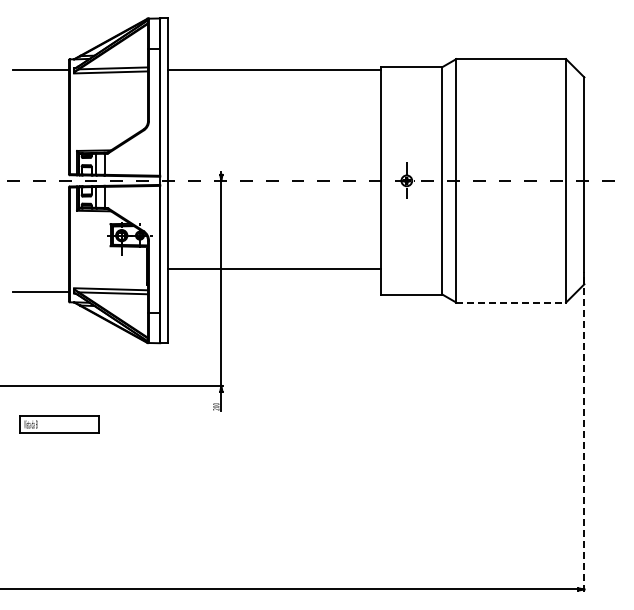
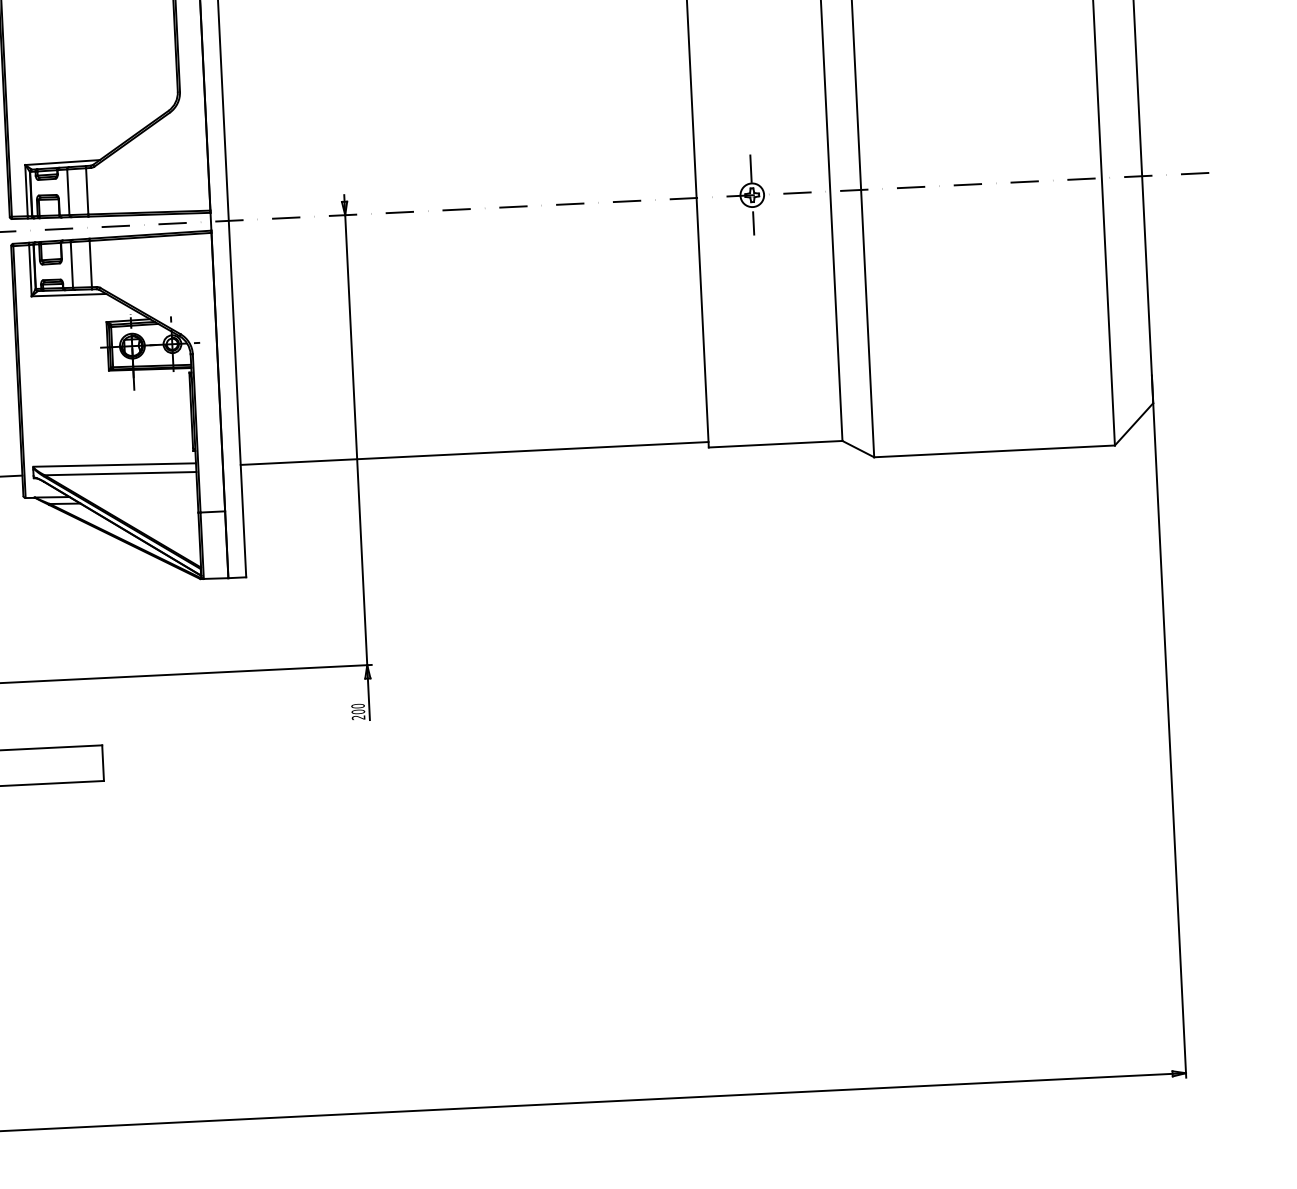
line: (274, 269) -> (473, 454), moved
line: (511, 302) -> (995, 451), dashed -> solid
line: (584, 431) -> (1169, 726), dashed -> solid

